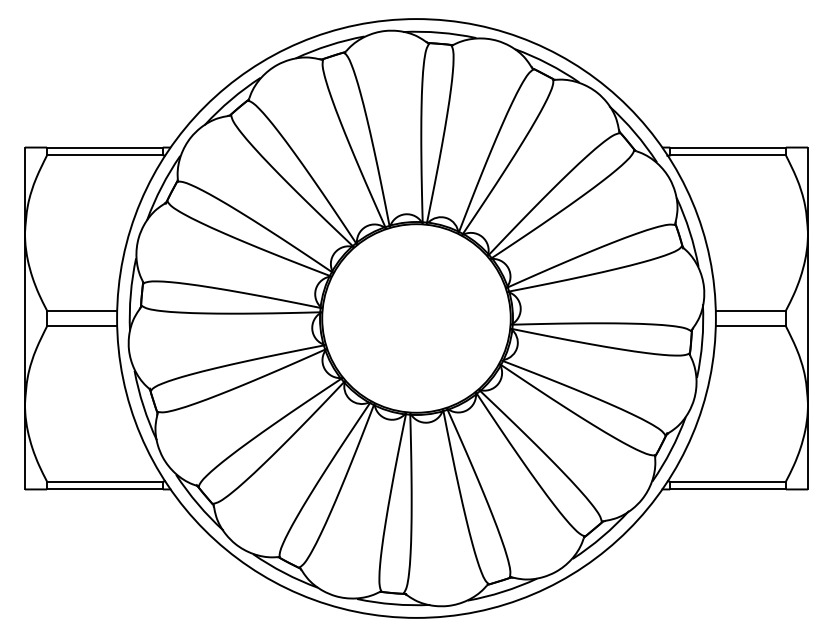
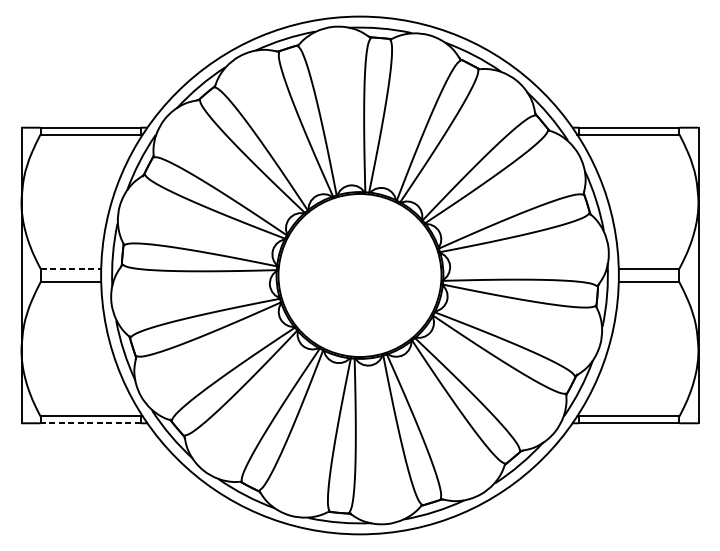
line: (82, 310) -> (71, 268), solid -> dashed
line: (104, 489) -> (90, 423), solid -> dashed

